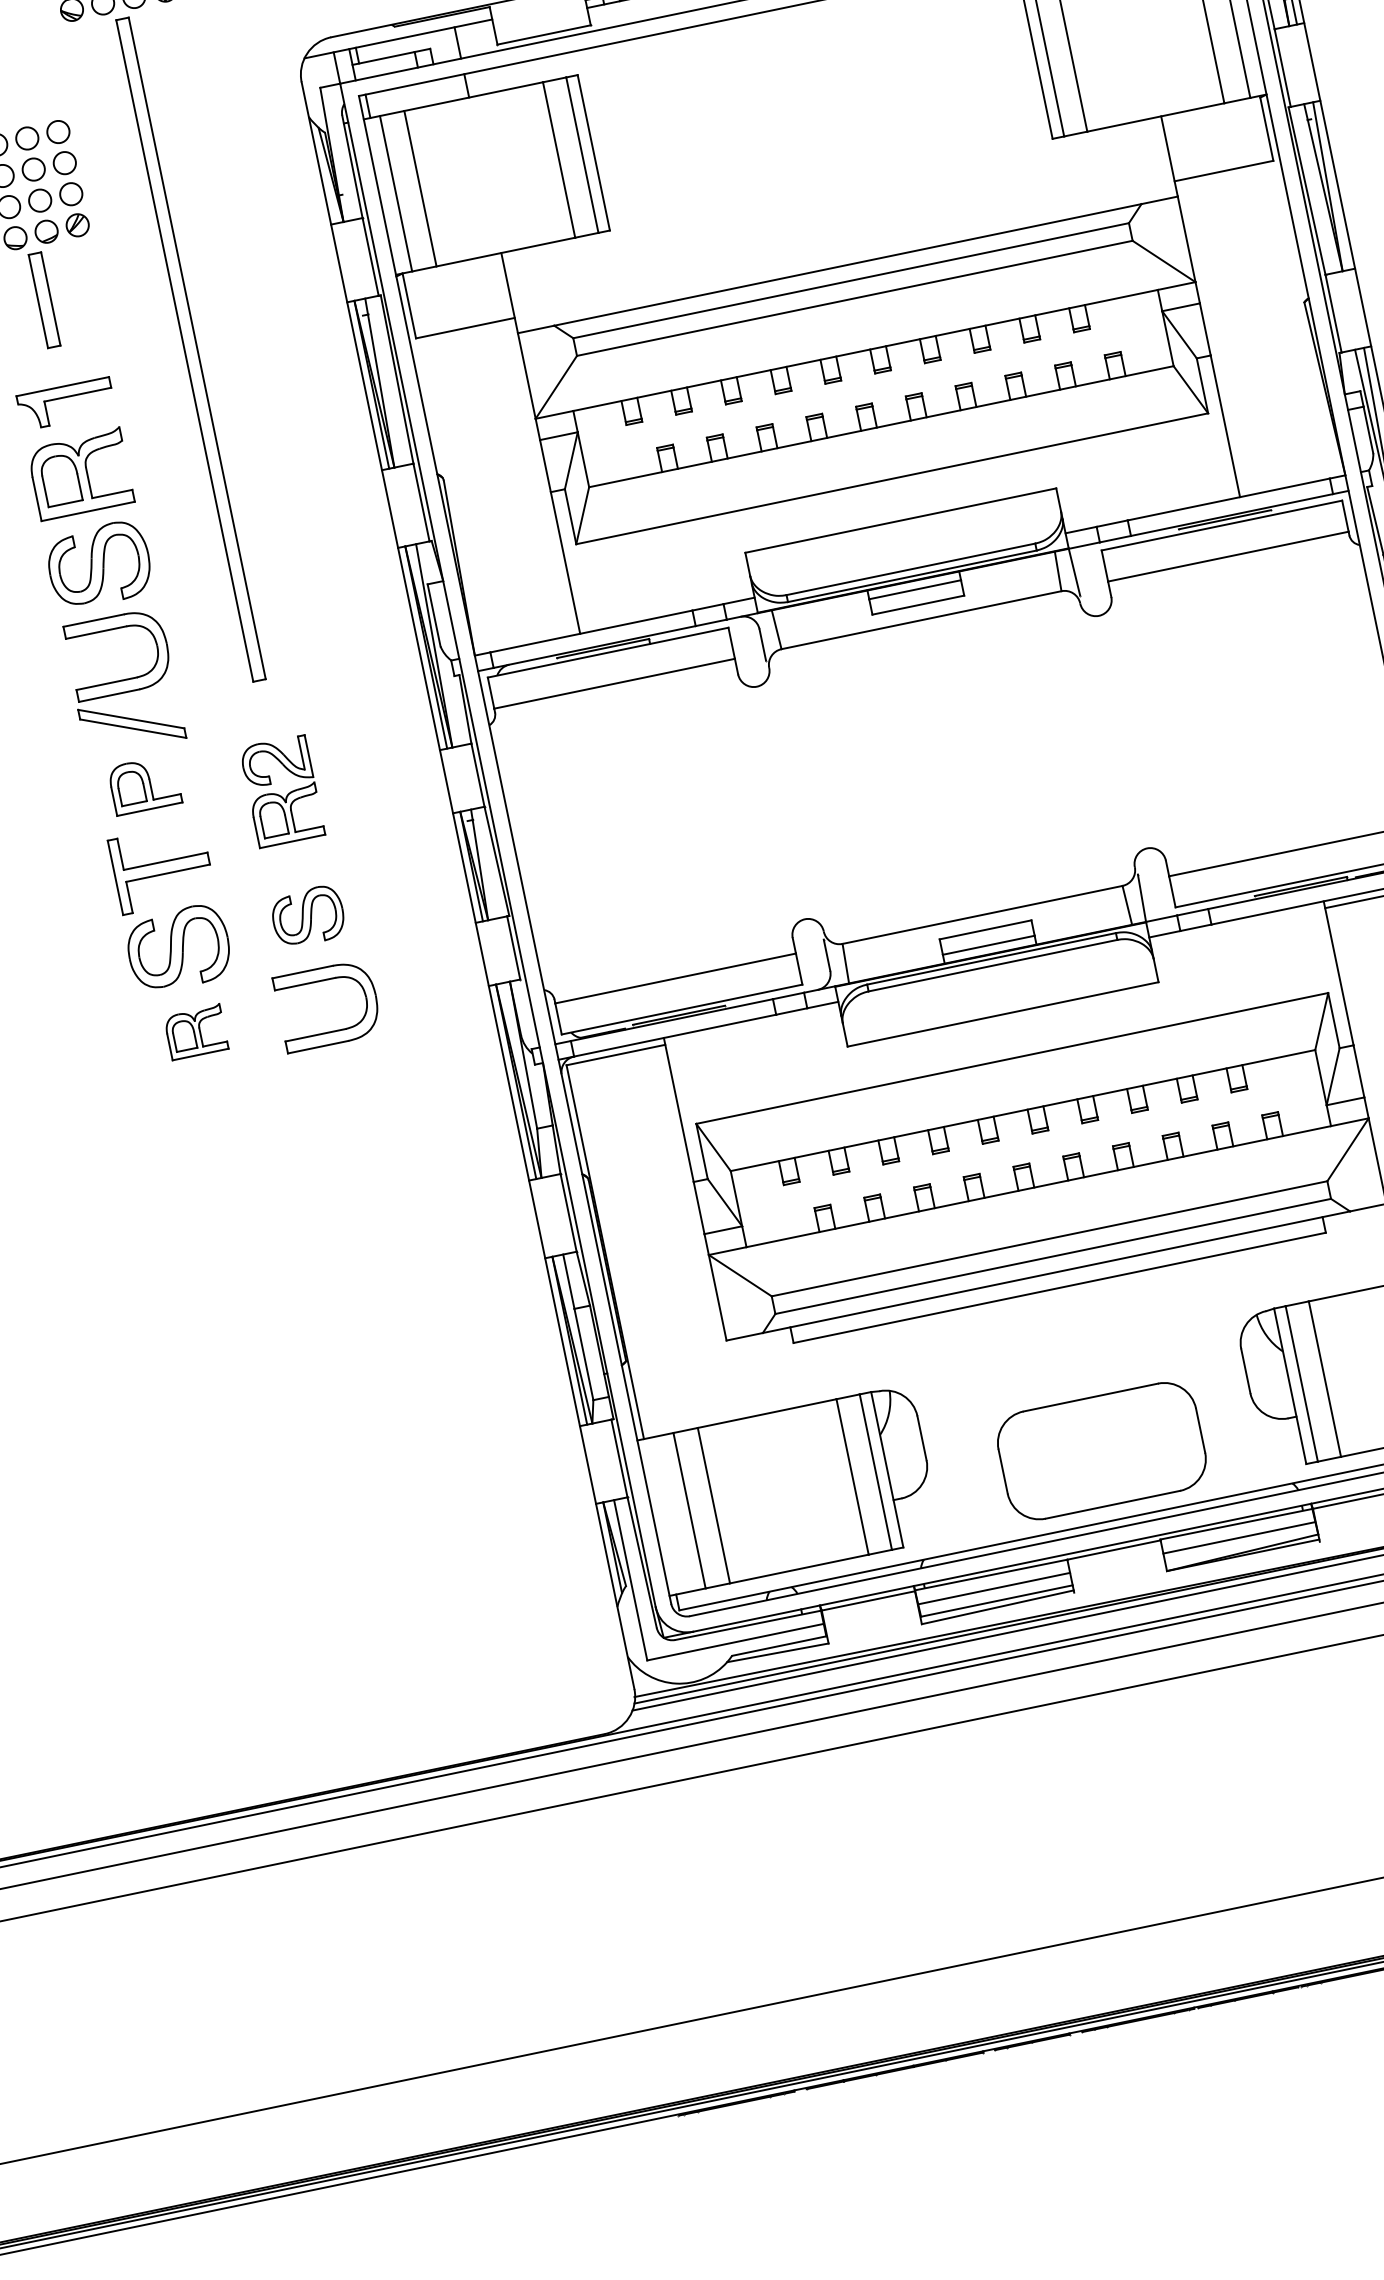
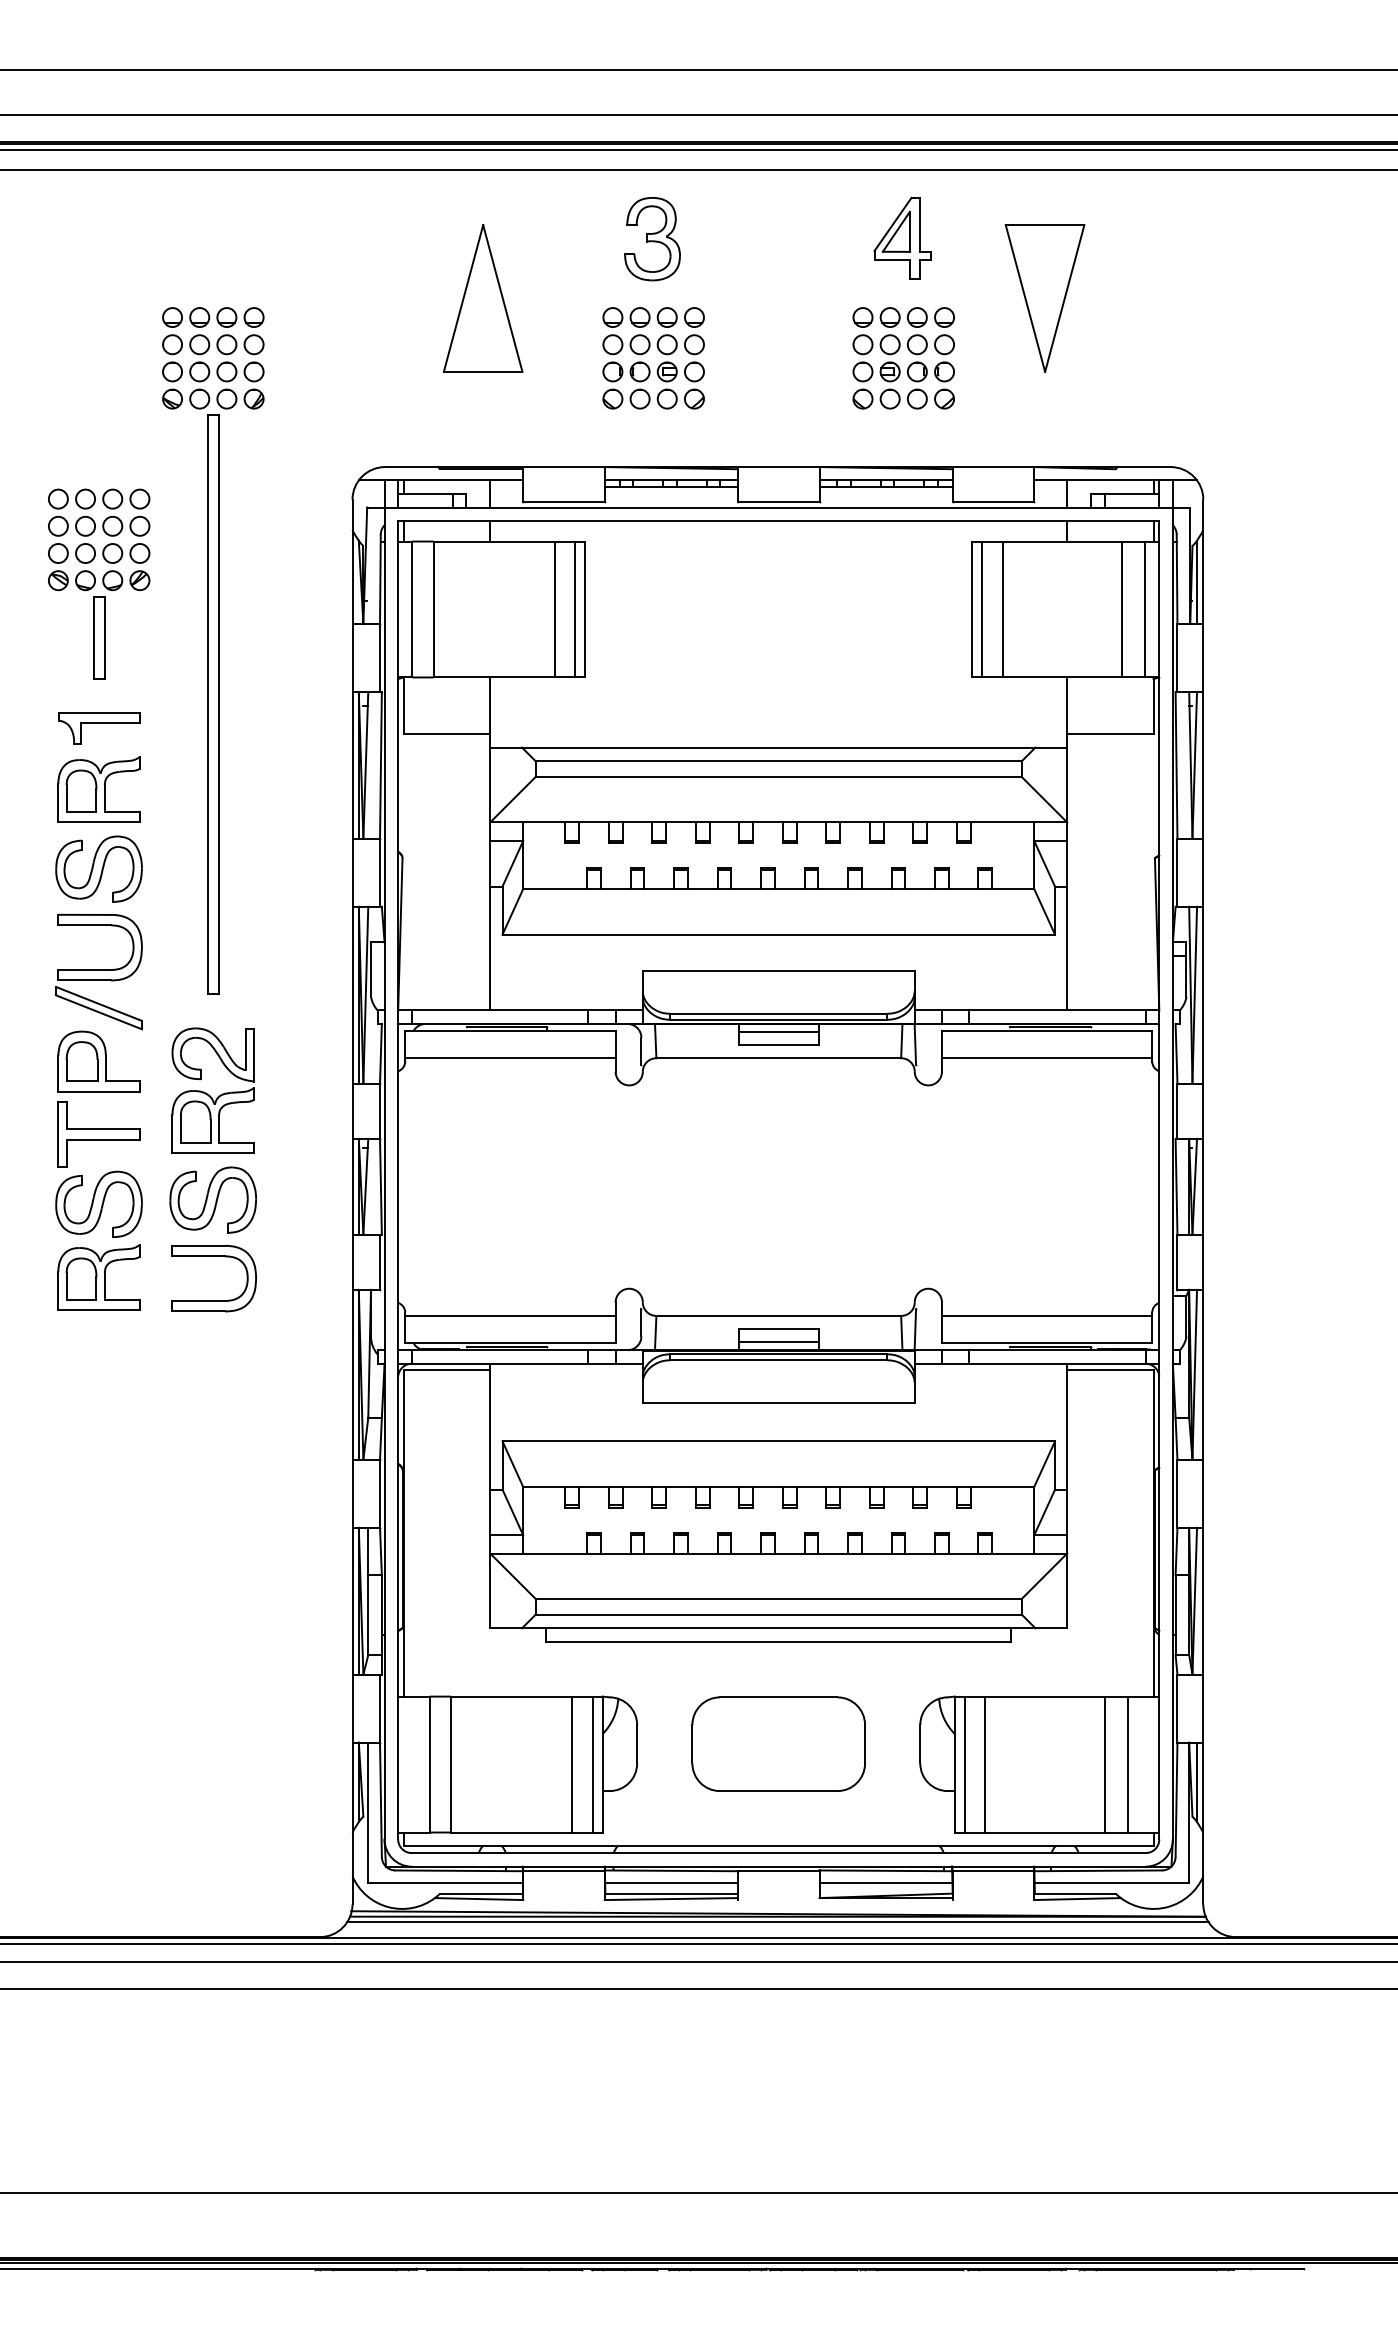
part: (144, 785) -> (98, 1061), size x1.43
part: (281, 791) -> (212, 1090), size x1.43
part: (307, 915) -> (212, 1199), size x1.43
part: (195, 1032) -> (98, 1277), size x1.67
part: (1101, 1450) -> (778, 1743), moved

